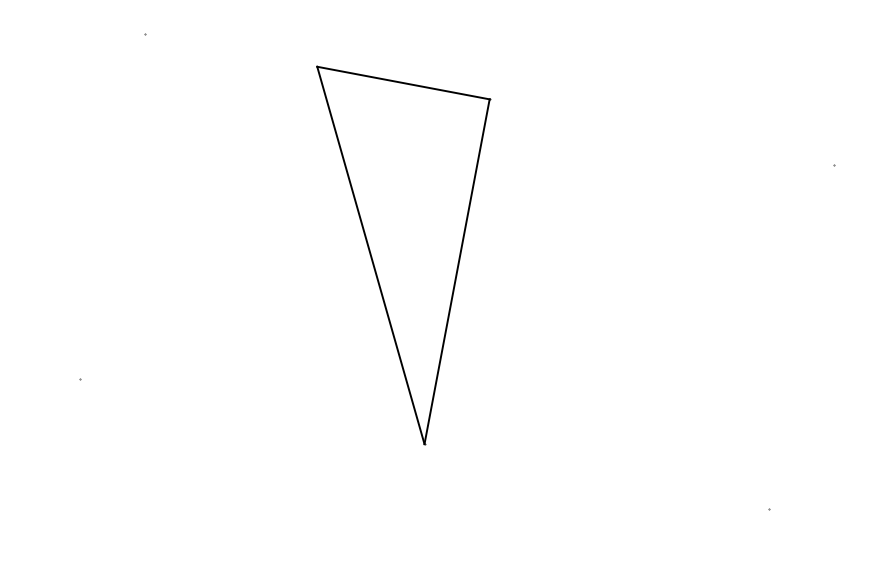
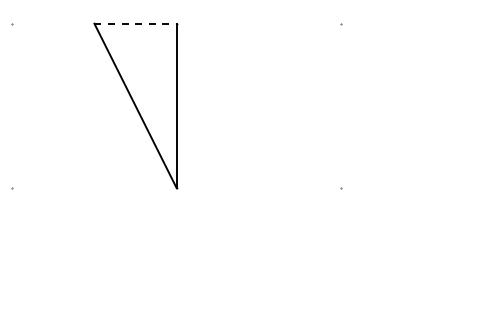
line: (405, 82) -> (136, 23), solid -> dashed

